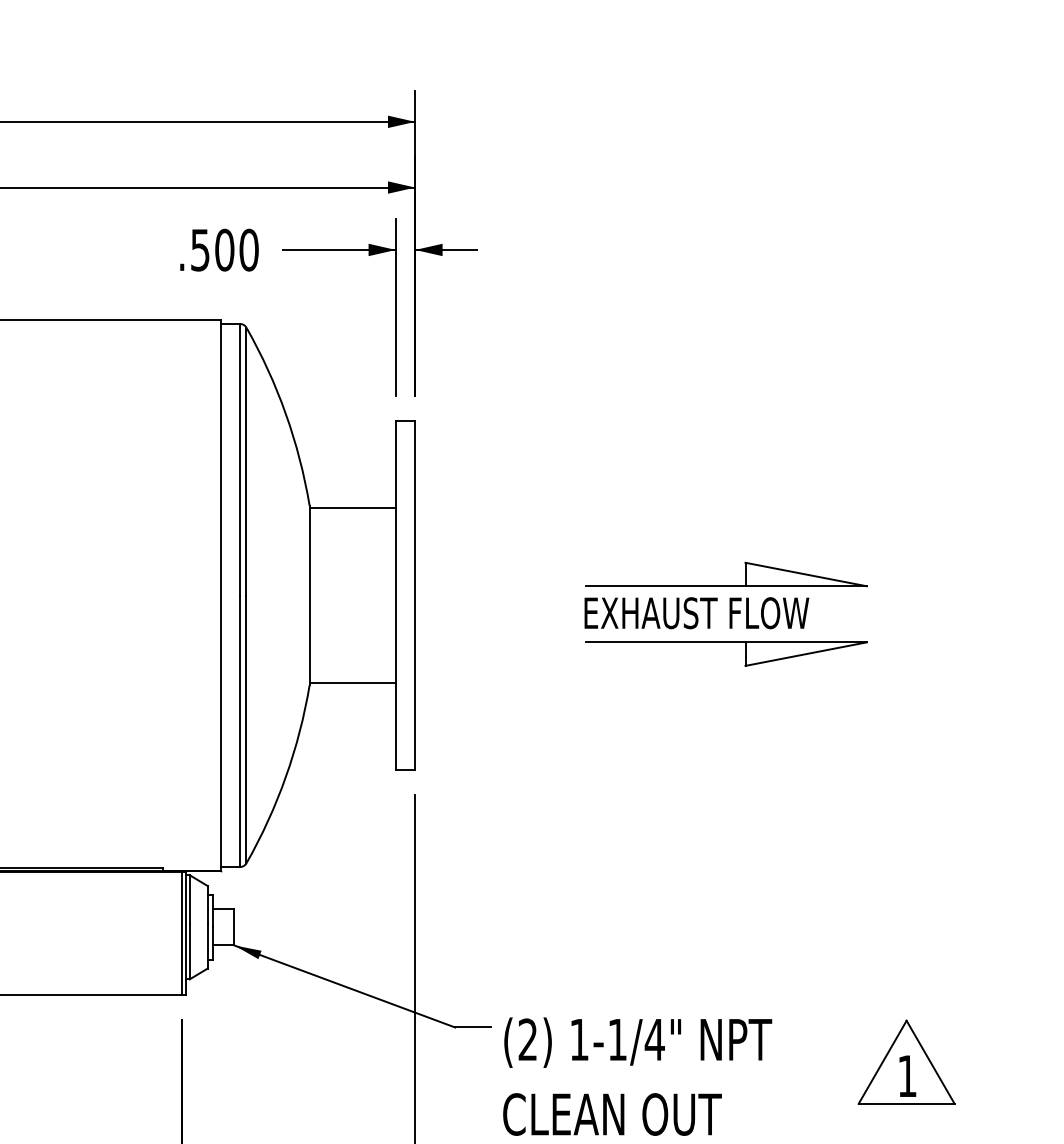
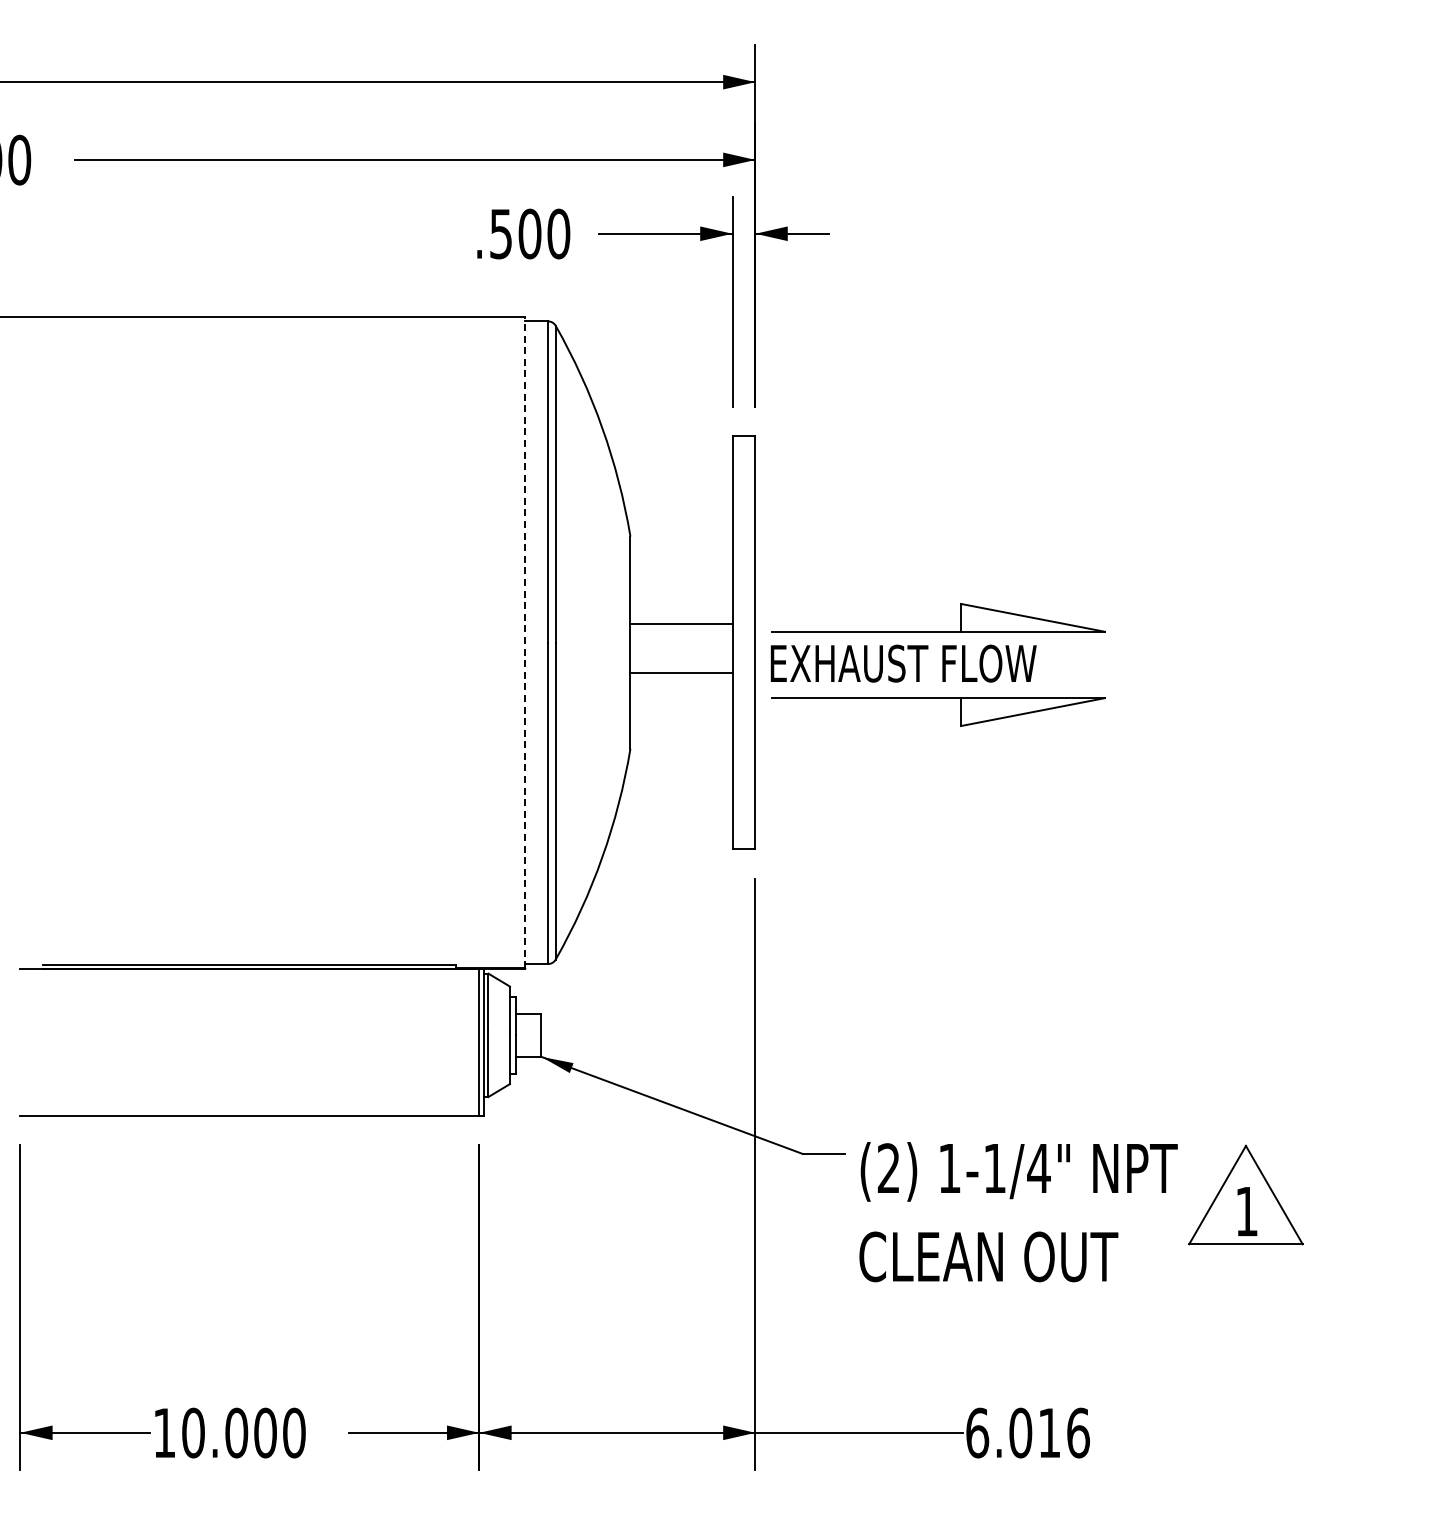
line: (352, 508) -> (681, 624), moved
line: (220, 595) -> (525, 642), solid -> dashed
part: (725, 613) -> (937, 664), moved
line: (352, 682) -> (681, 672), moved
part: (906, 1061) -> (1245, 1194), moved

